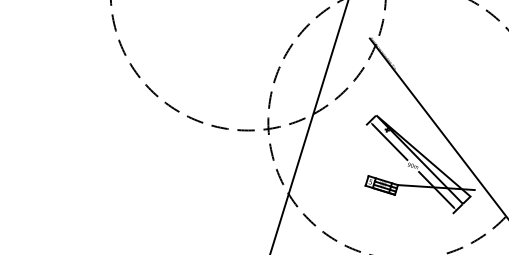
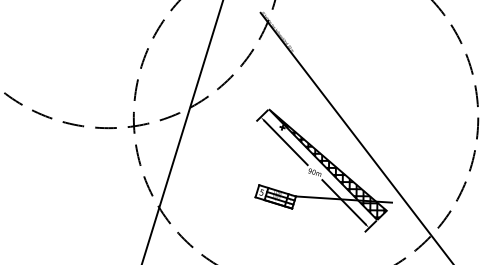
hatch: (424, 160) -> (329, 165), added

